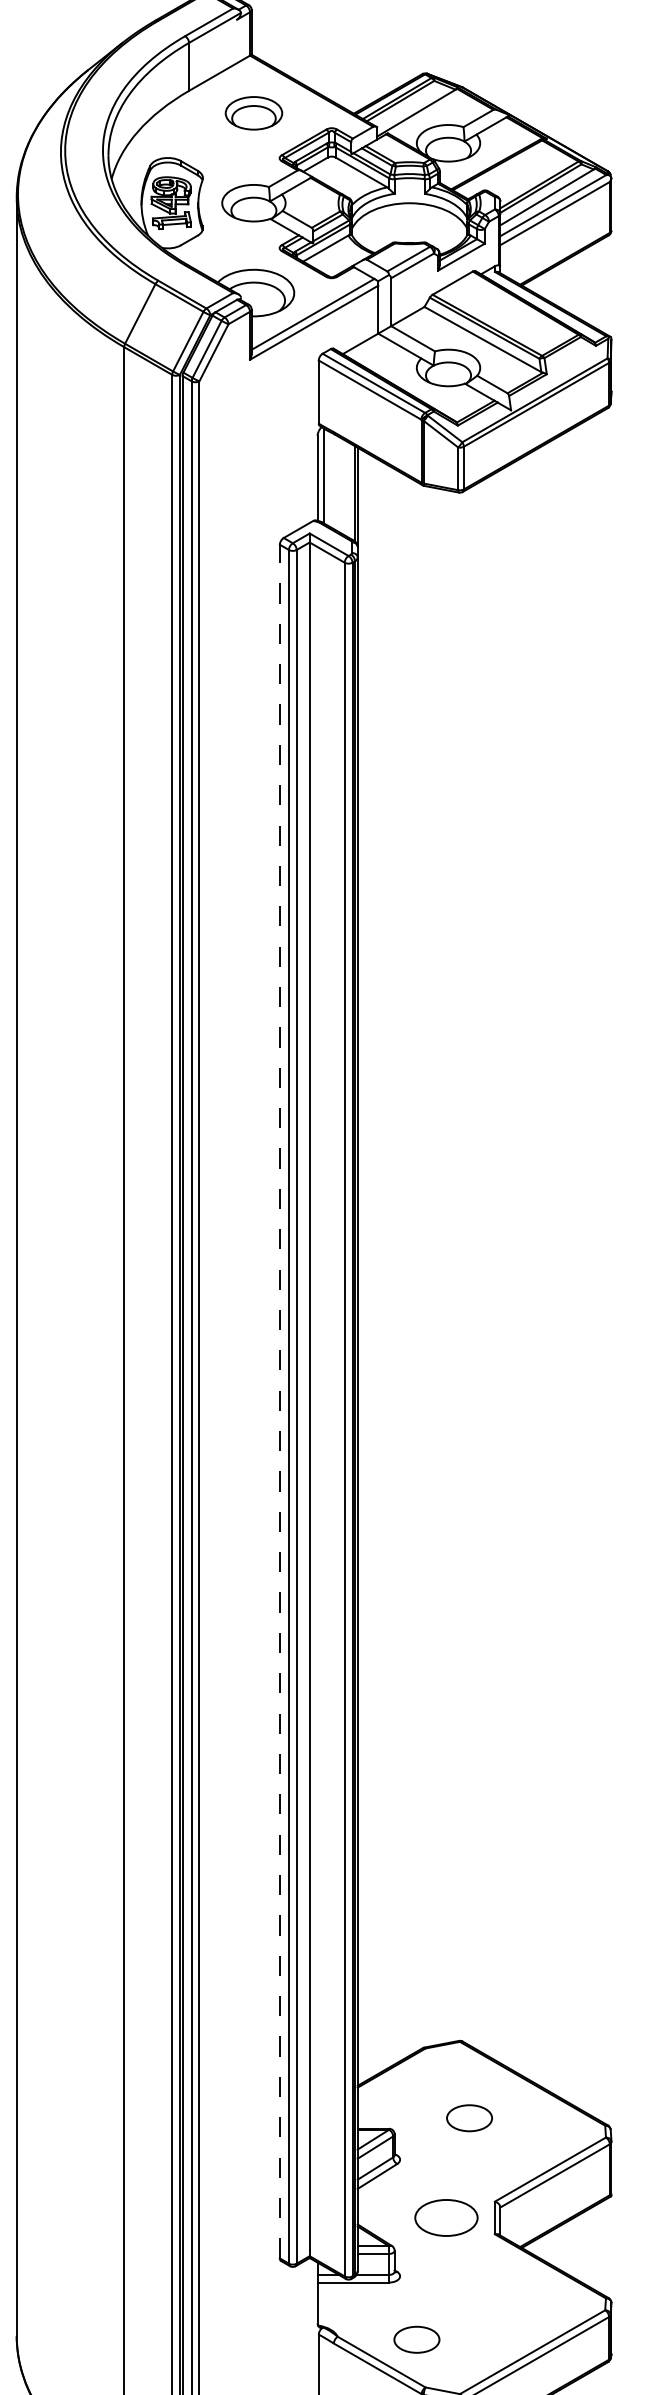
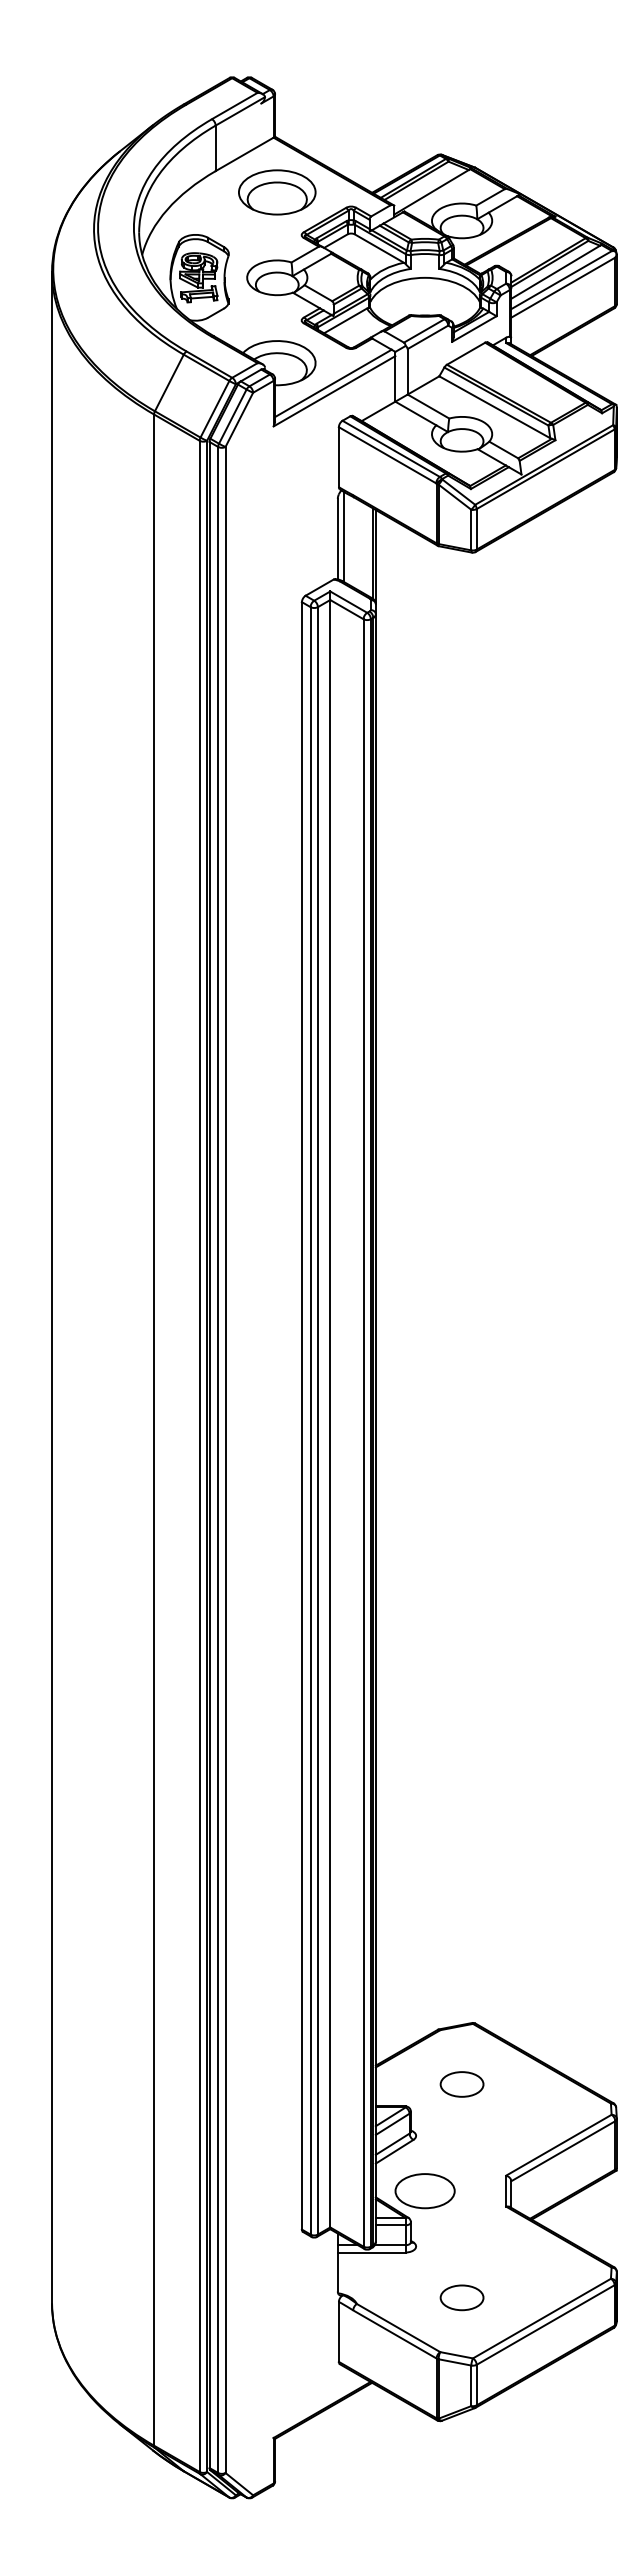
part: (254, 113) -> (277, 192), size x1.43
line: (279, 1401) -> (301, 1415), dashed -> solid
part: (468, 2118) -> (461, 2084), moved
part: (445, 2218) -> (424, 2191), moved
part: (416, 2339) -> (461, 2297), moved

